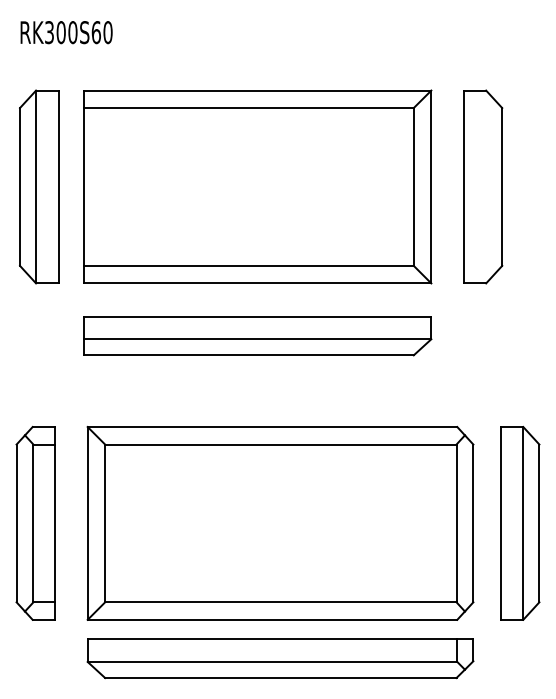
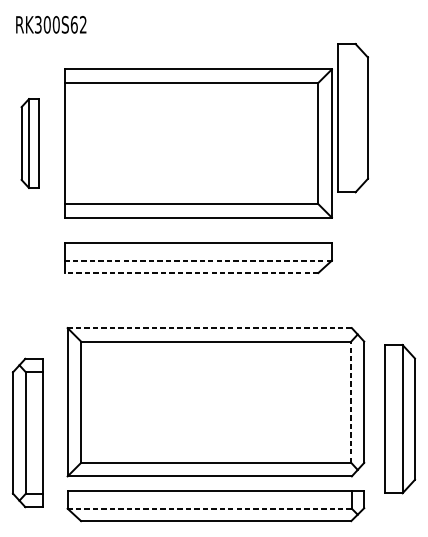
text: (107, 32) -> (82, 24), RK300S60 -> RK300S62
part: (39, 186) -> (30, 143), size x0.6
part: (483, 186) -> (353, 117), moved
line: (257, 339) -> (198, 260), solid -> dashed
line: (249, 355) -> (192, 273), solid -> dashed
line: (272, 427) -> (209, 328), solid -> dashed
part: (35, 523) -> (27, 433), moved
line: (456, 523) -> (351, 402), solid -> dashed
part: (520, 523) -> (400, 419), moved
line: (272, 661) -> (209, 508), solid -> dashed

